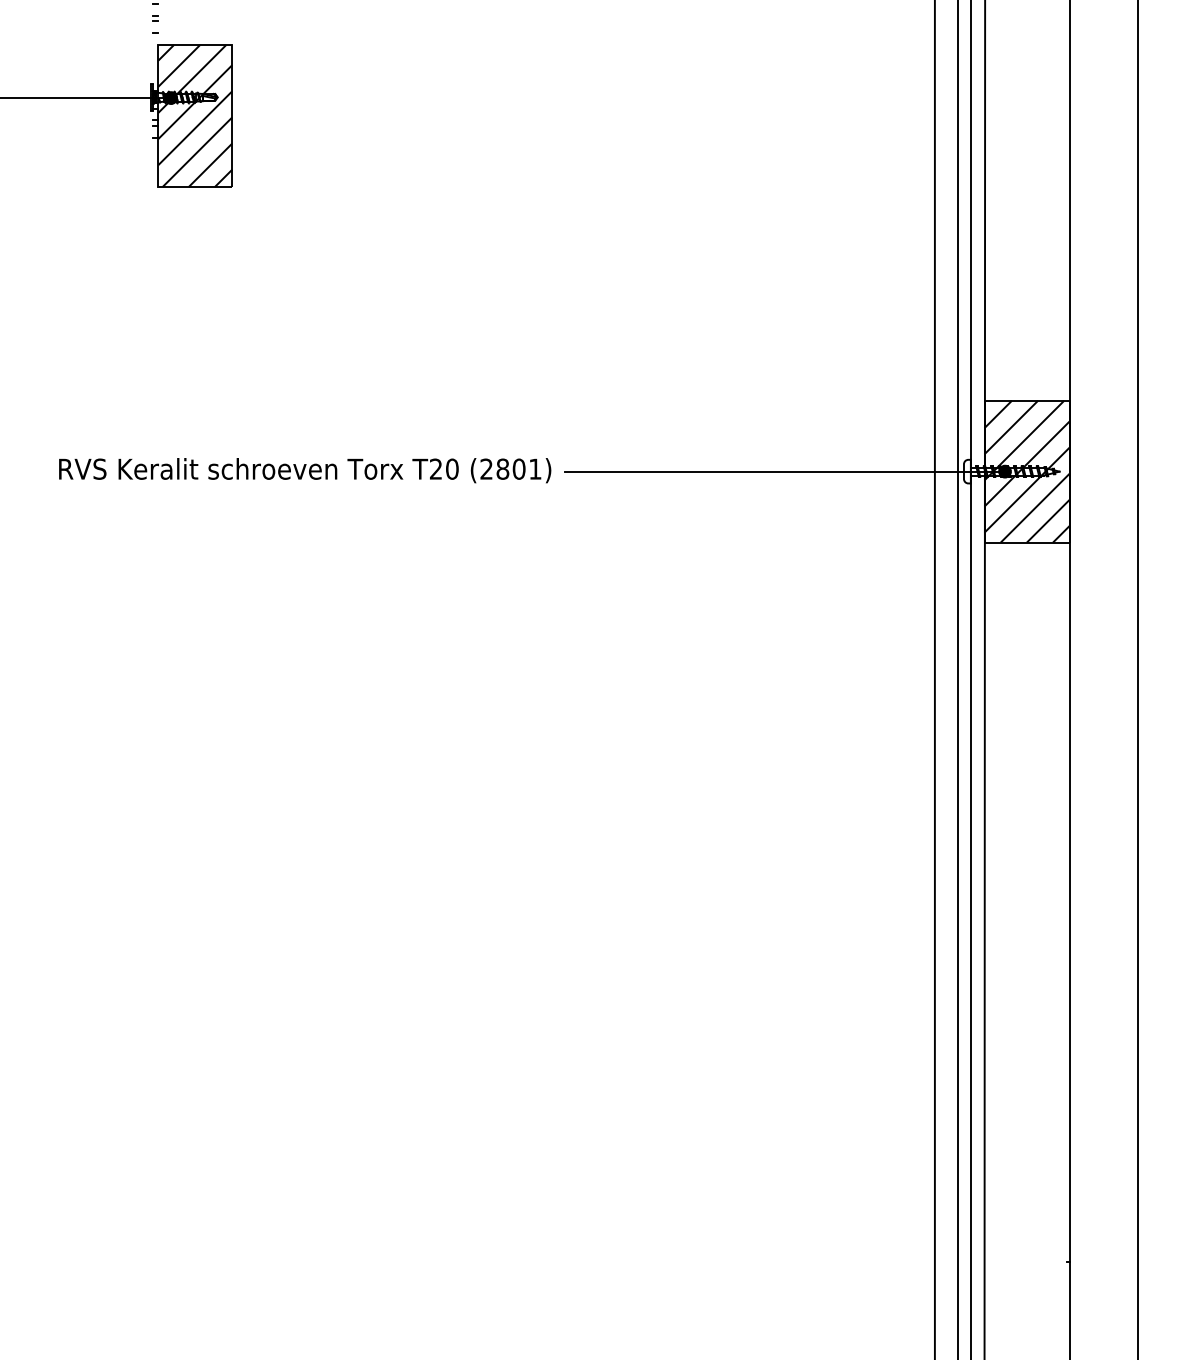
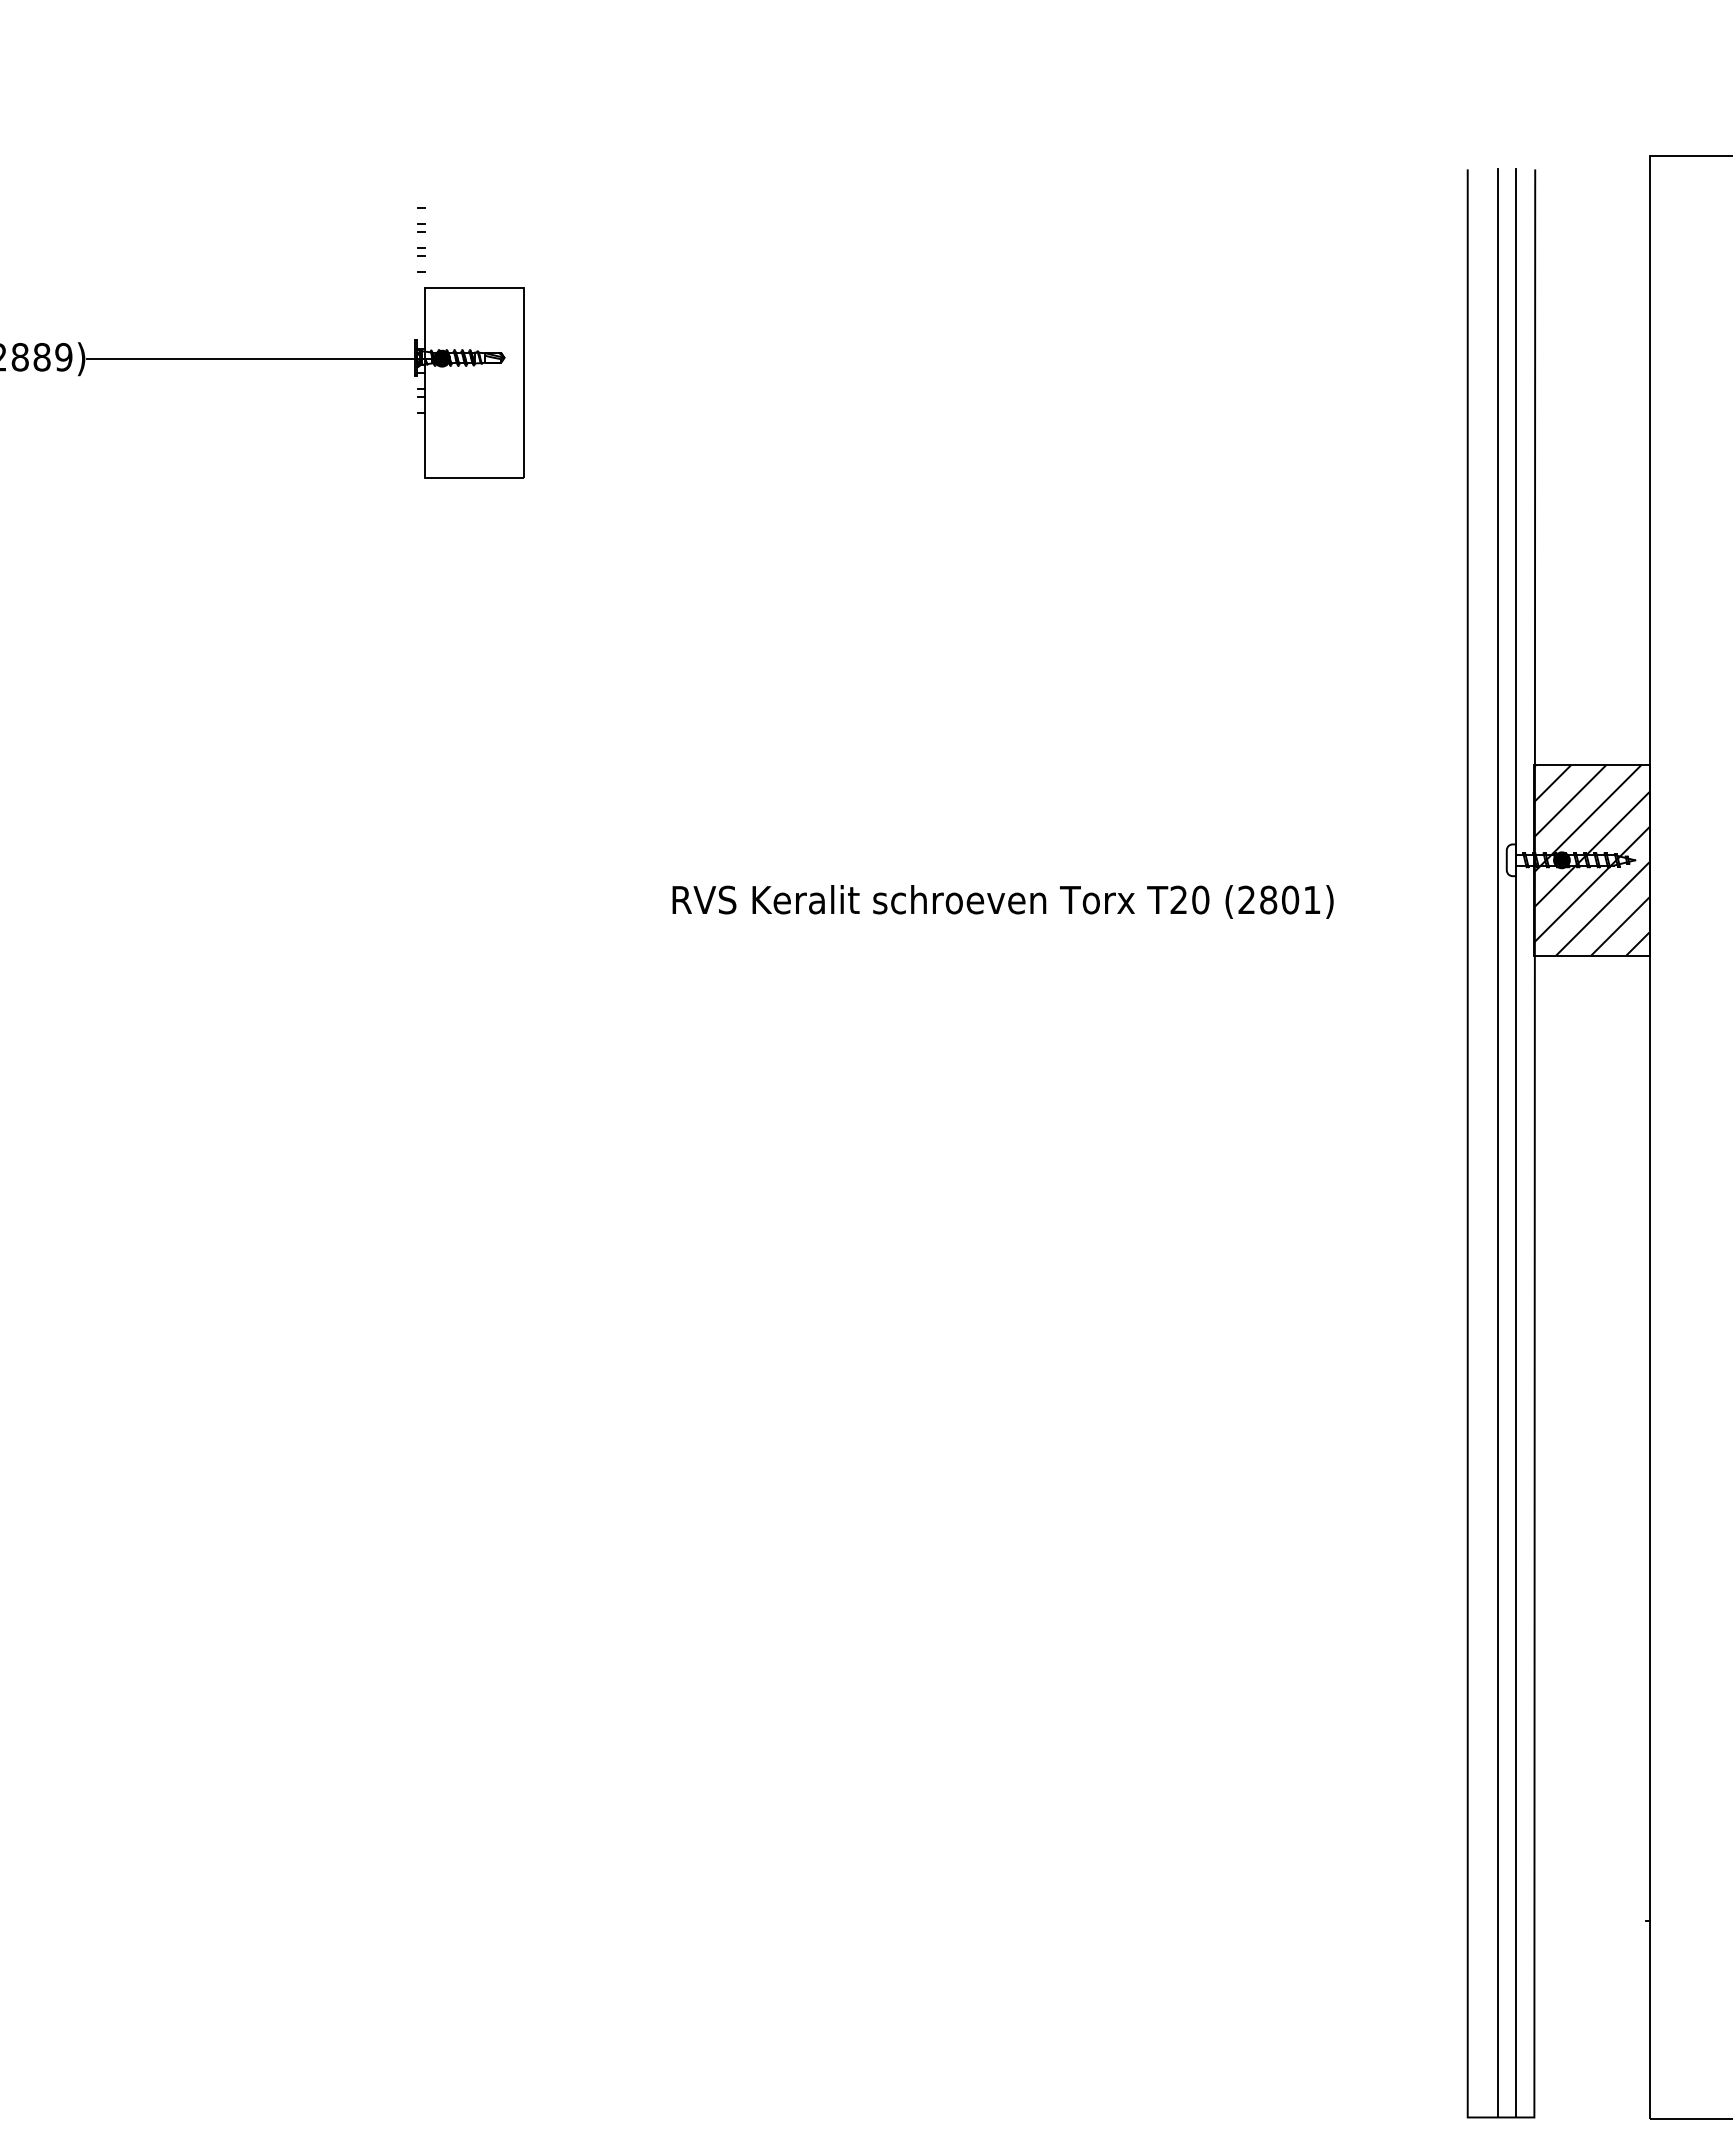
hatch: (195, 115) -> (474, 382), removed
text: (304, 470) -> (1002, 901), moved
line: (785, 471) -> (1266, 860), removed

